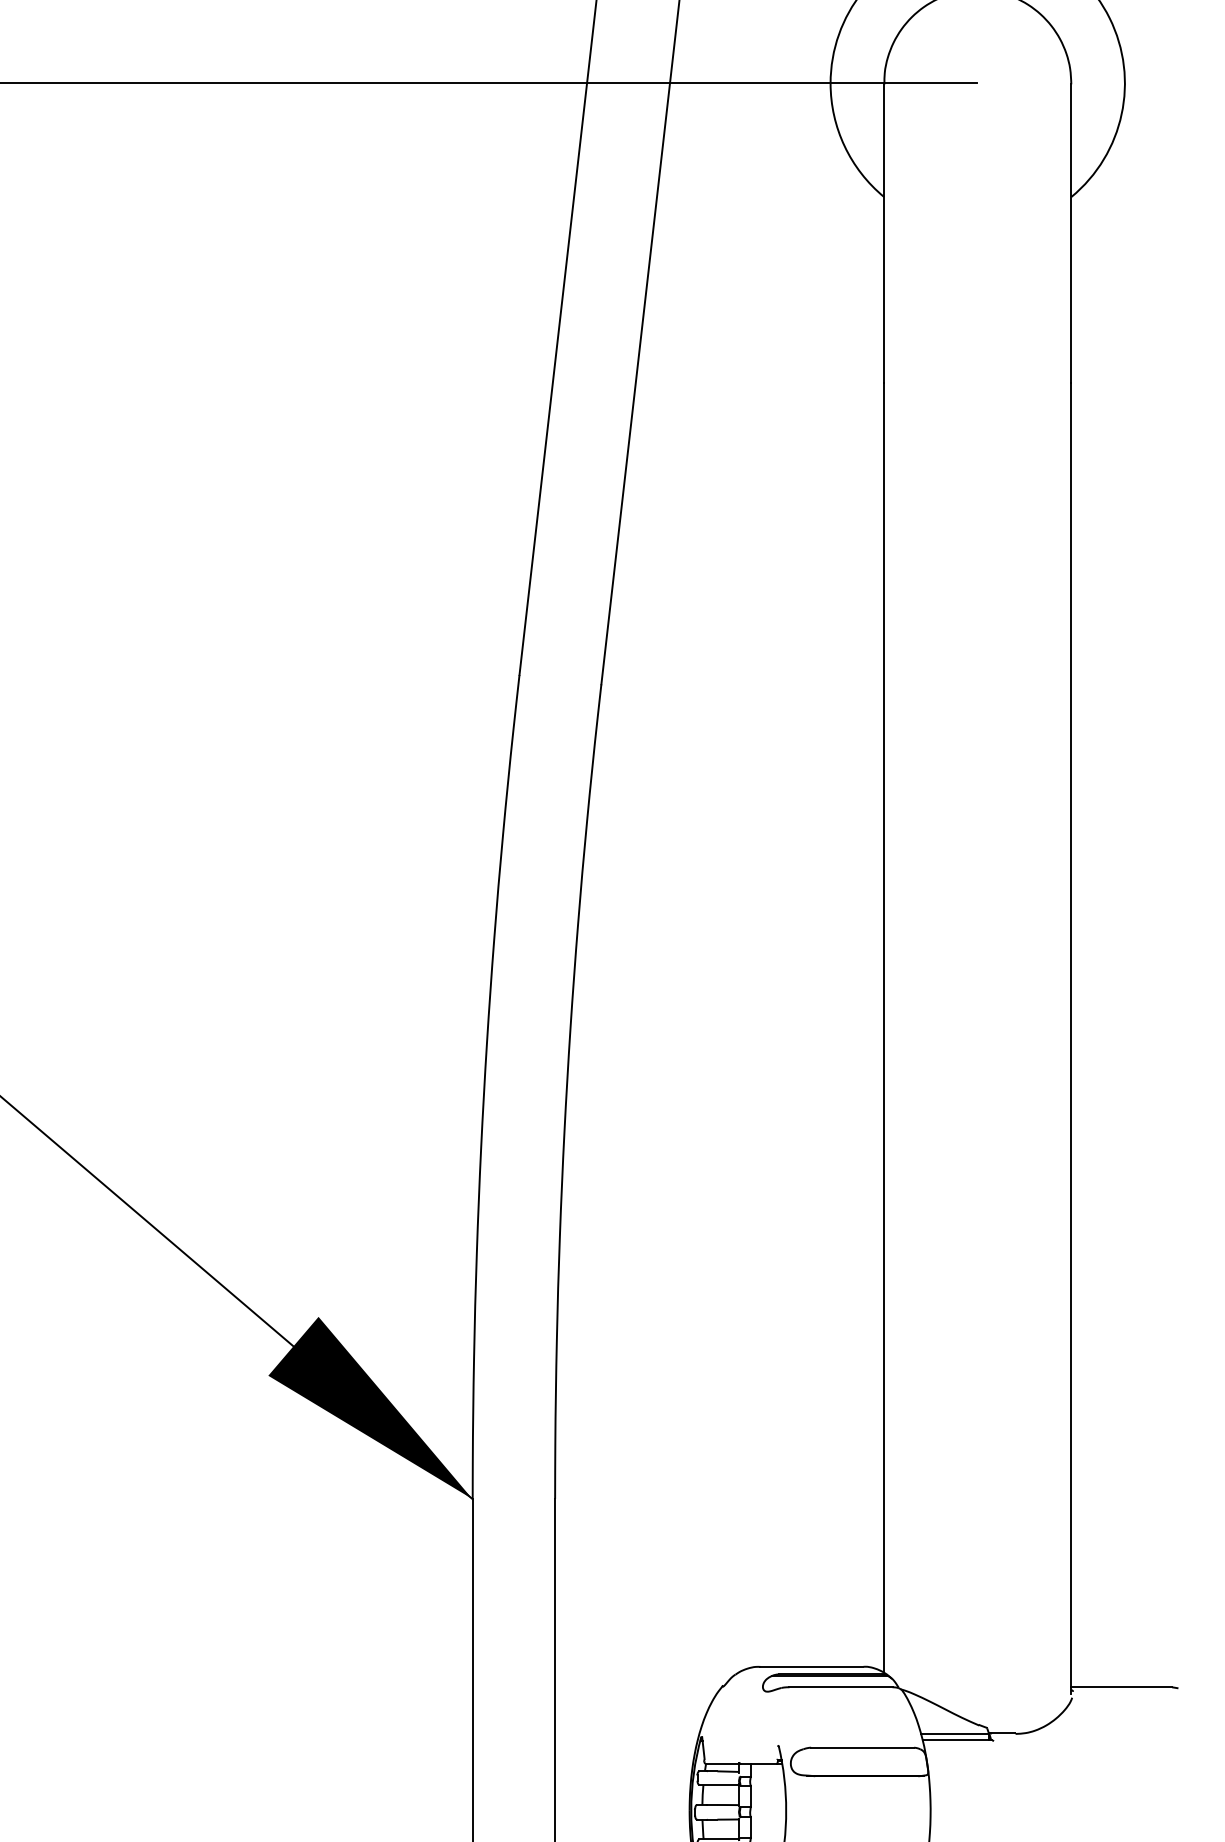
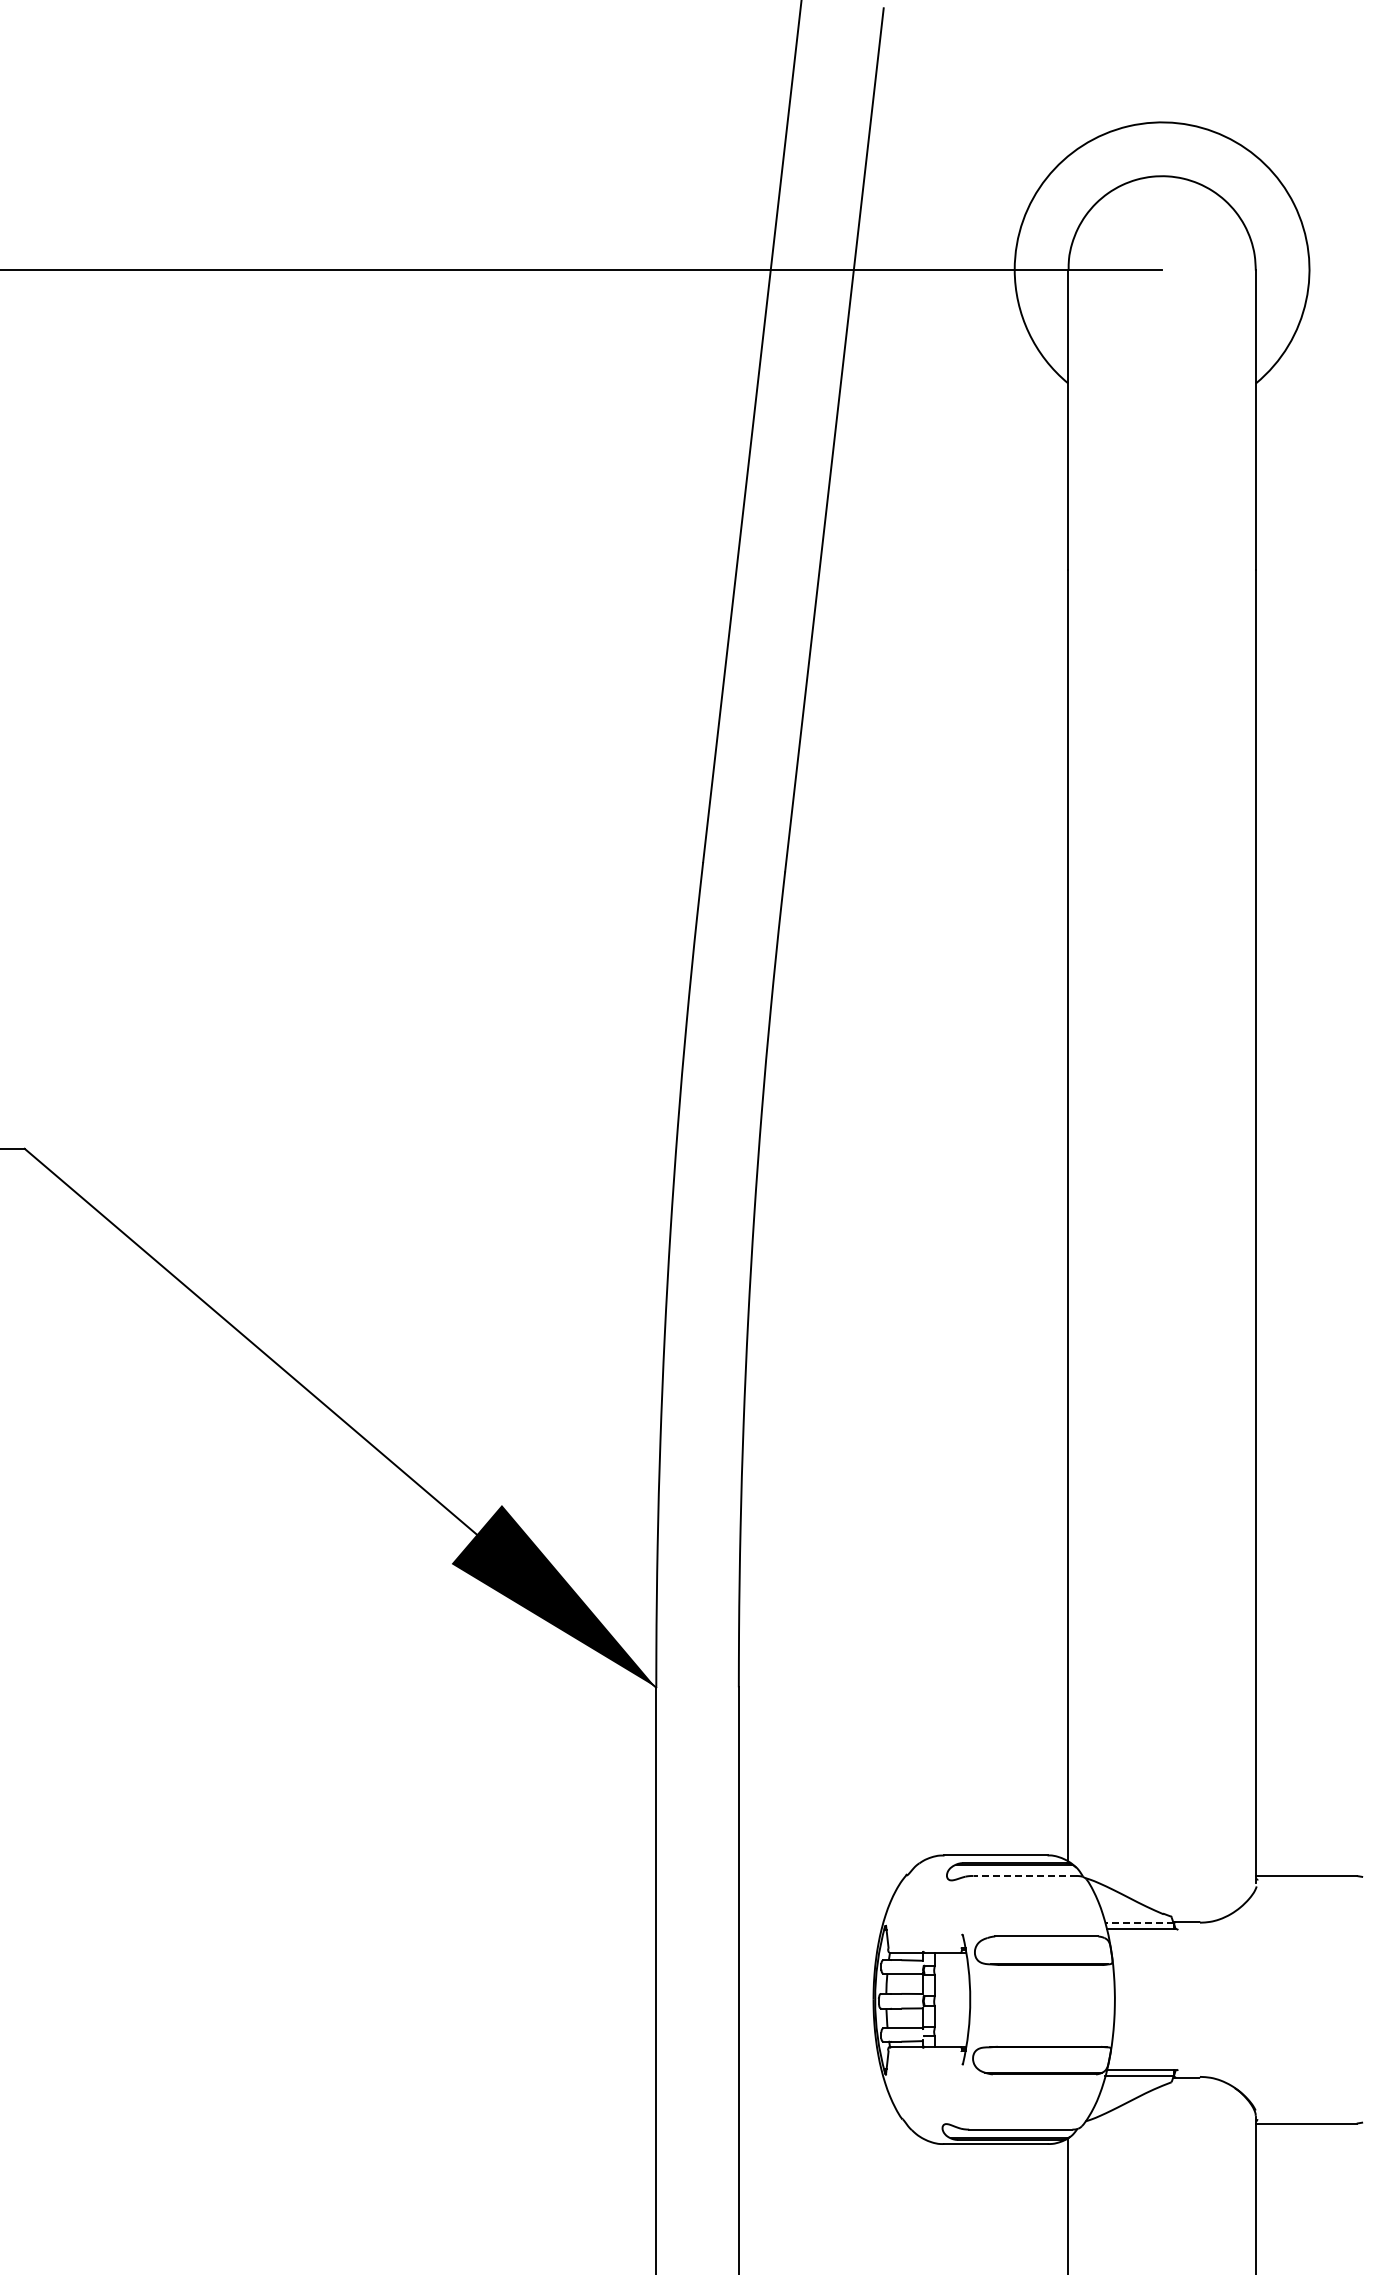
line: (841, 1687) -> (1025, 1876), solid -> dashed
line: (954, 1734) -> (1138, 1923), solid -> dashed

